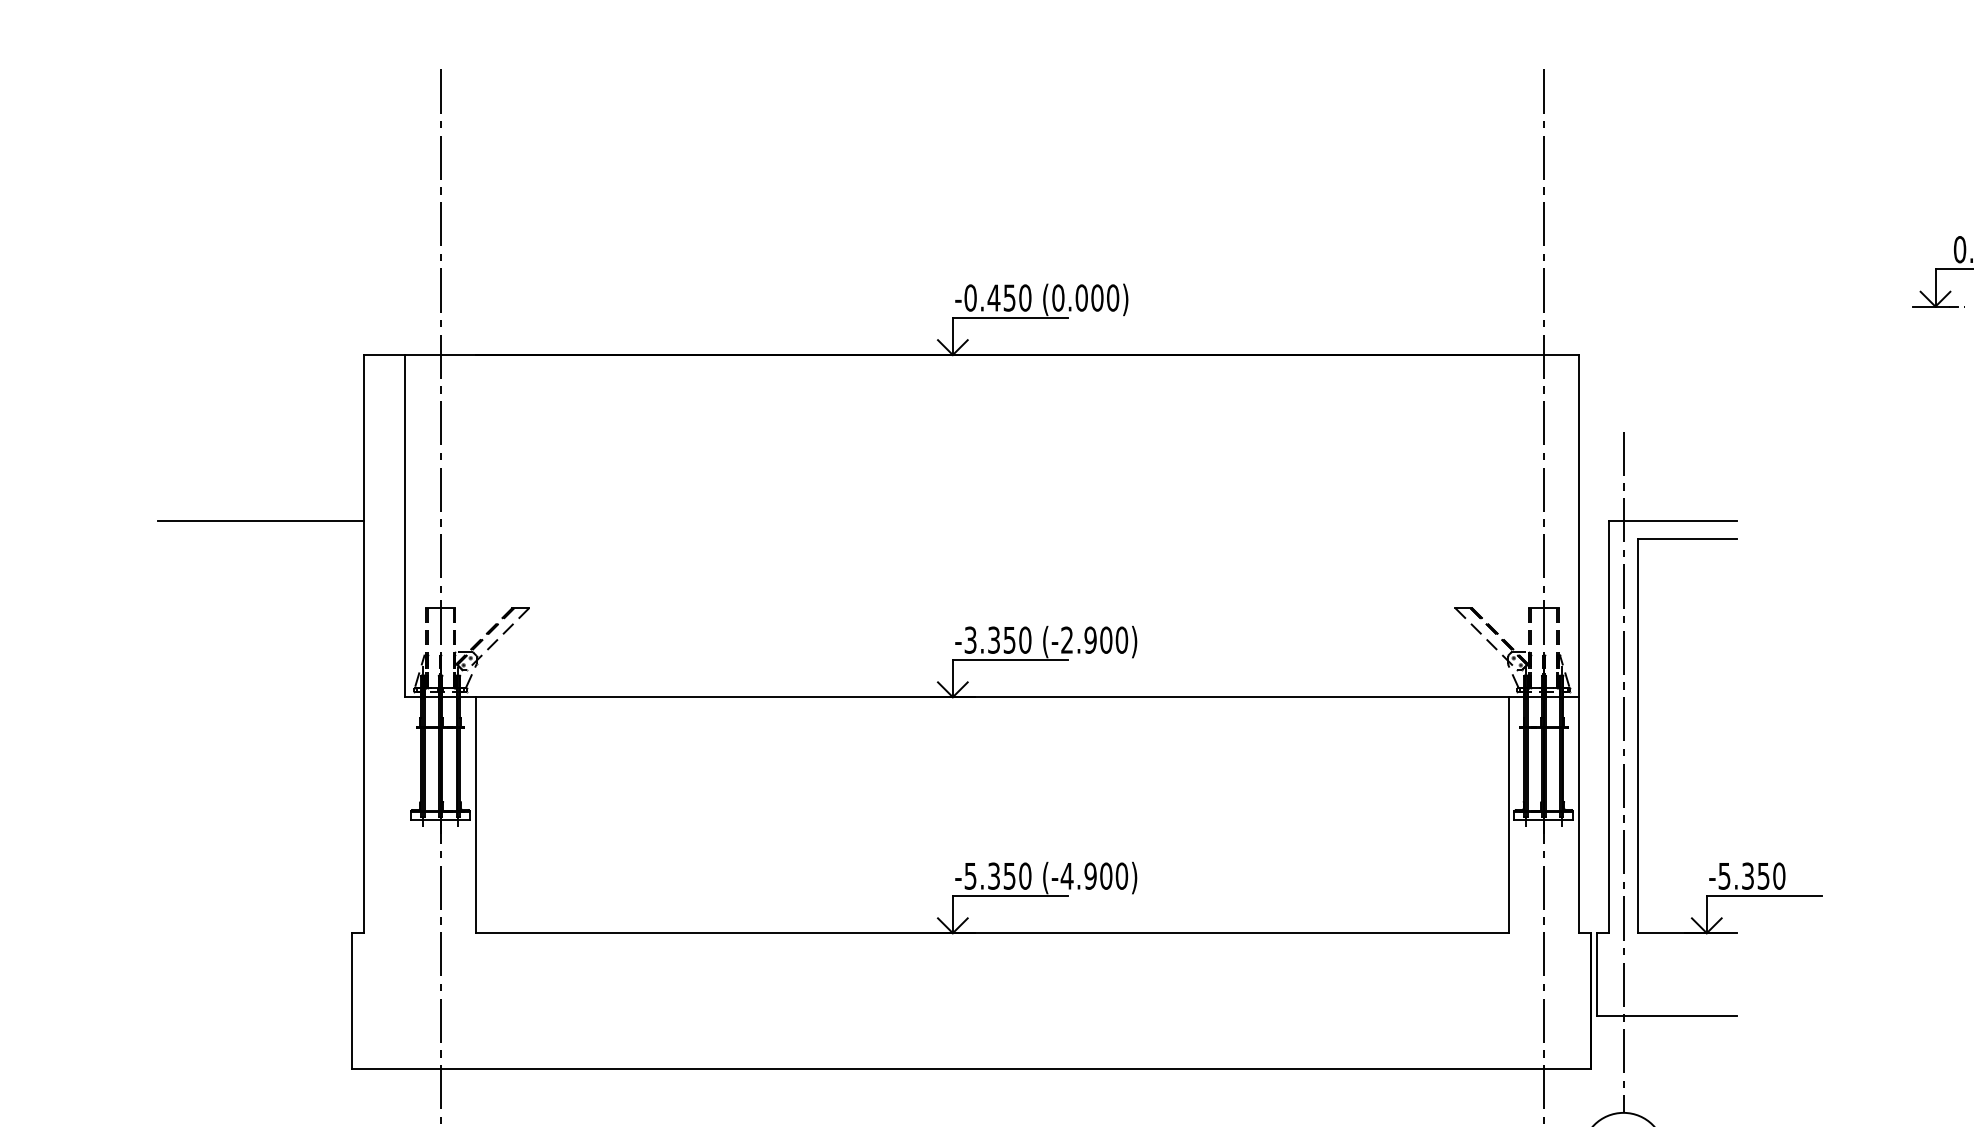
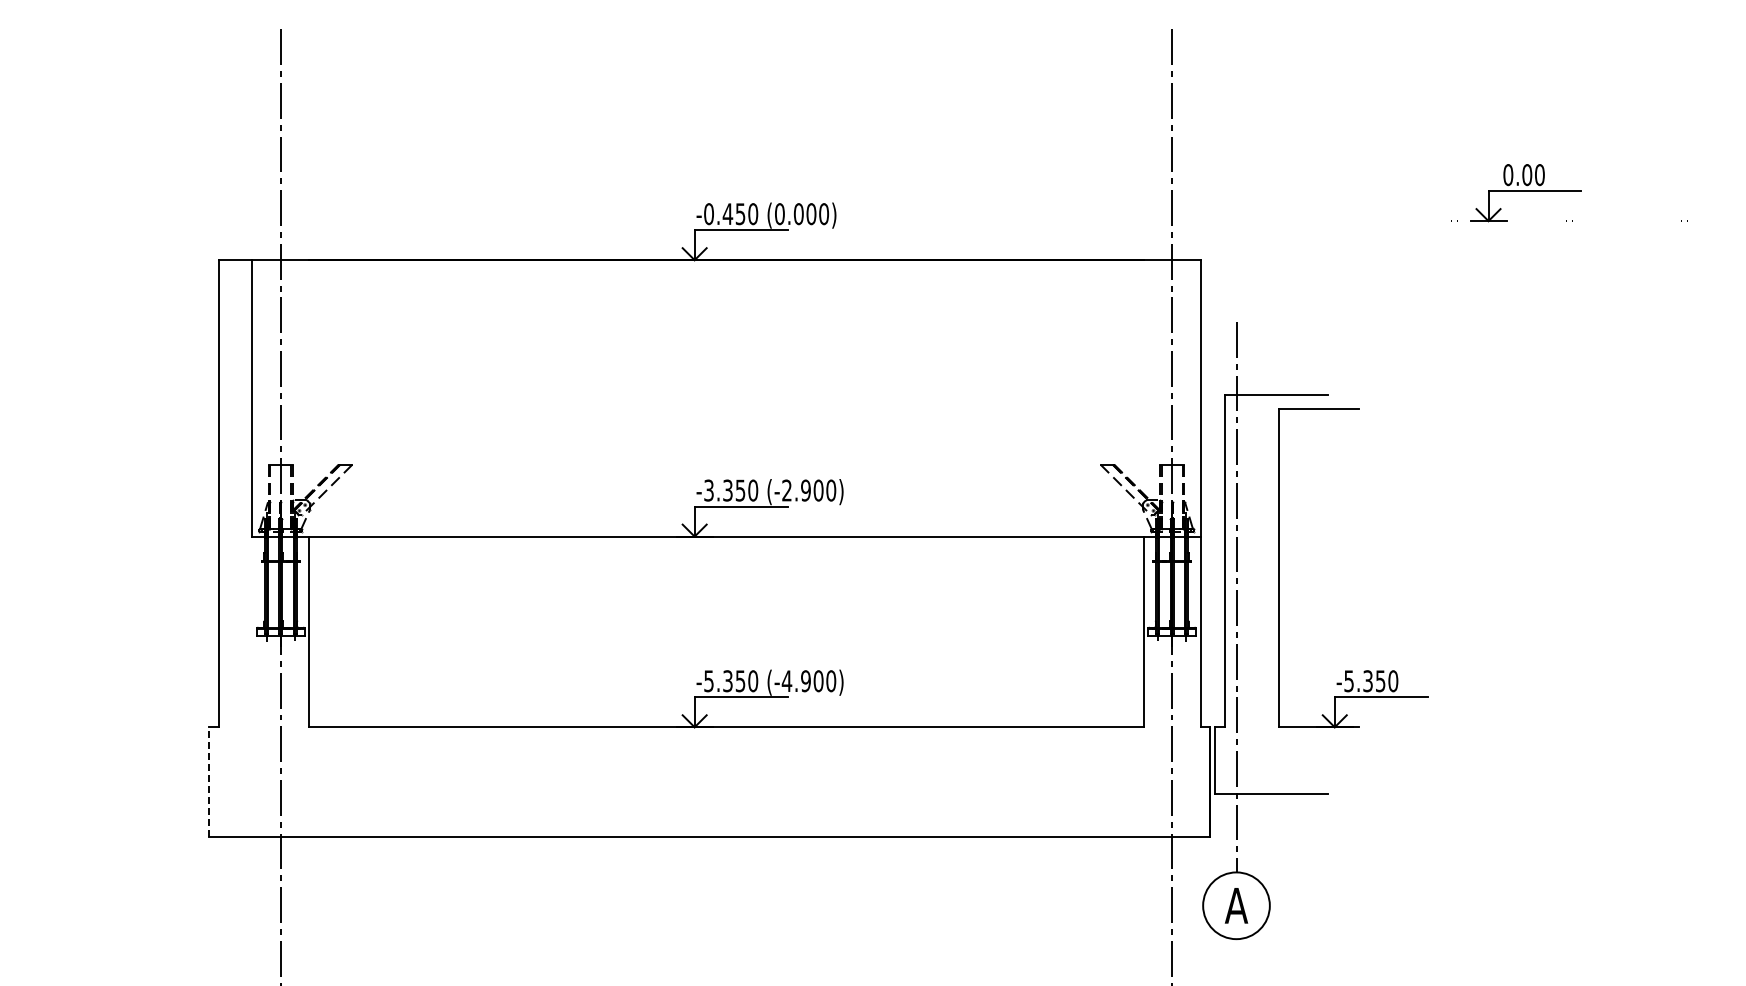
line: (260, 521) -> (135, 394), removed
part: (1638, 736) -> (1279, 568), moved
line: (352, 1001) -> (209, 782), solid -> dashed

